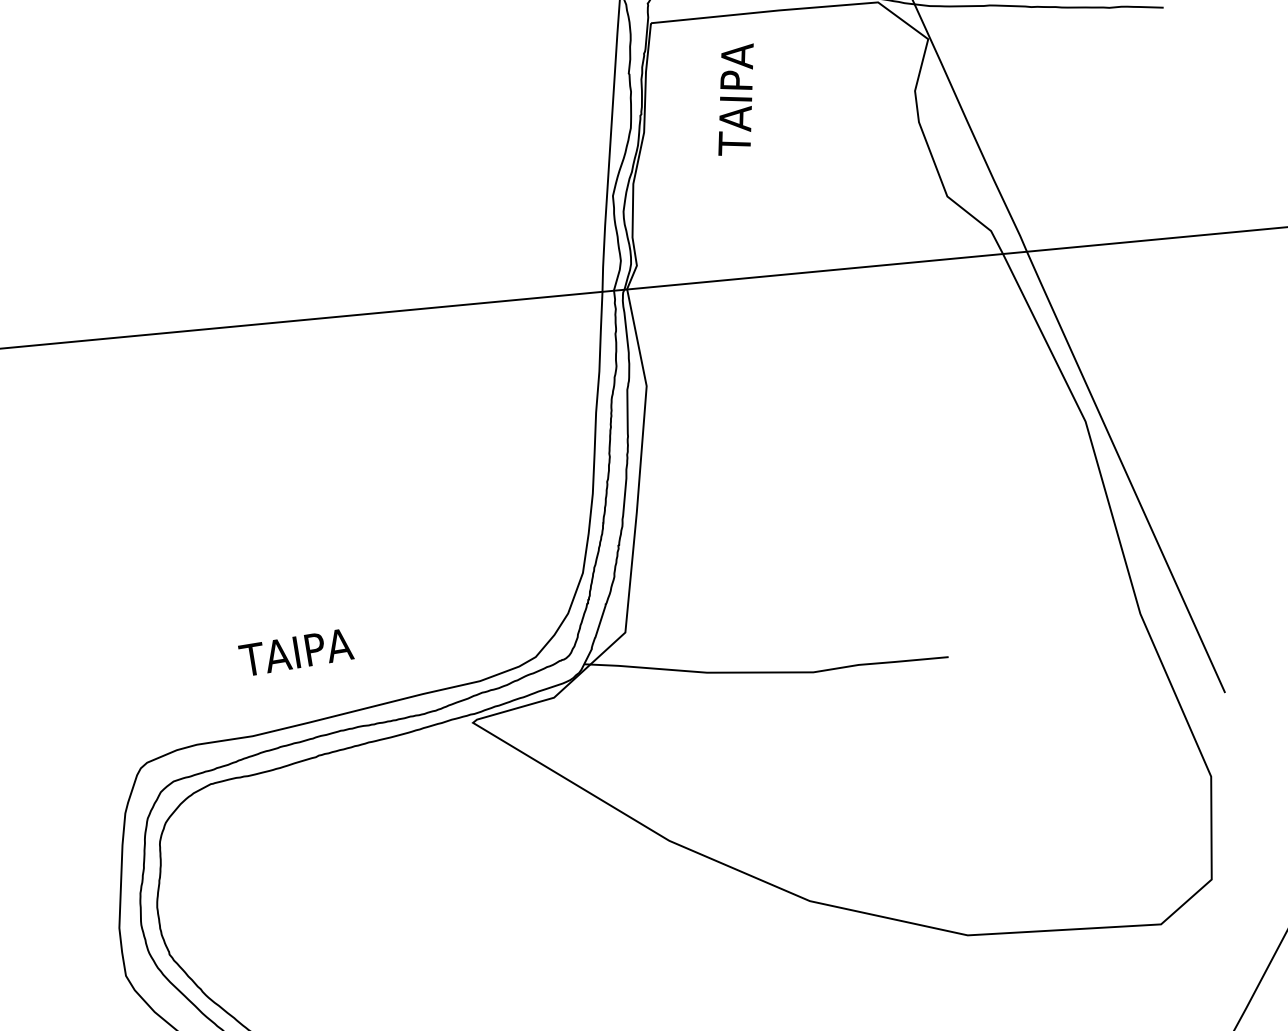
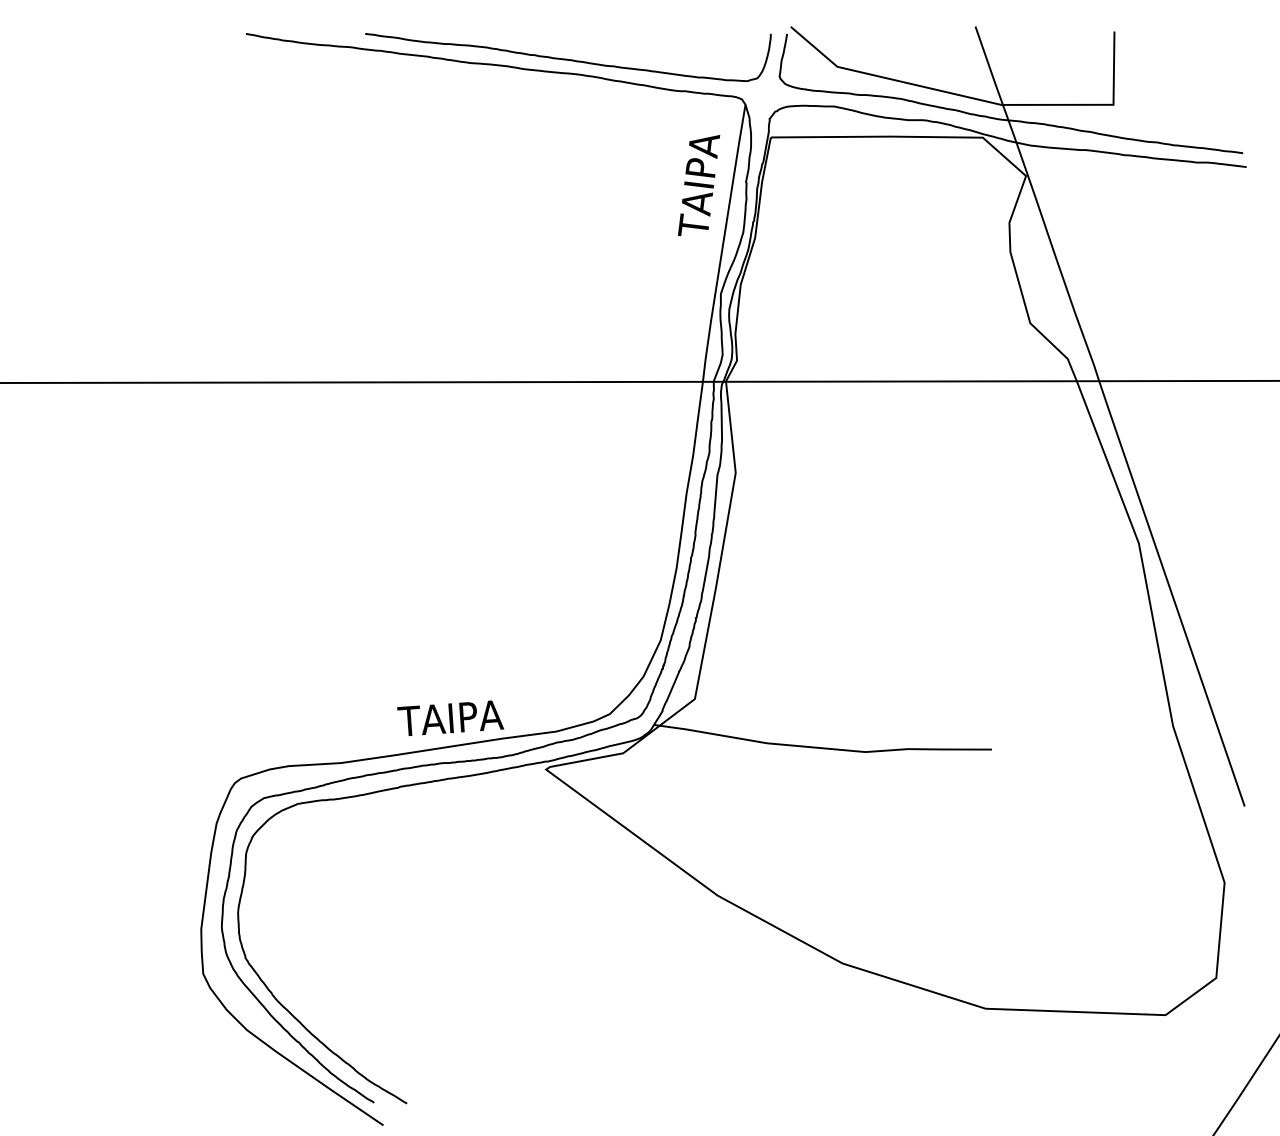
text: (736, 99) -> (699, 185), moved
text: (296, 651) -> (450, 717), moved

